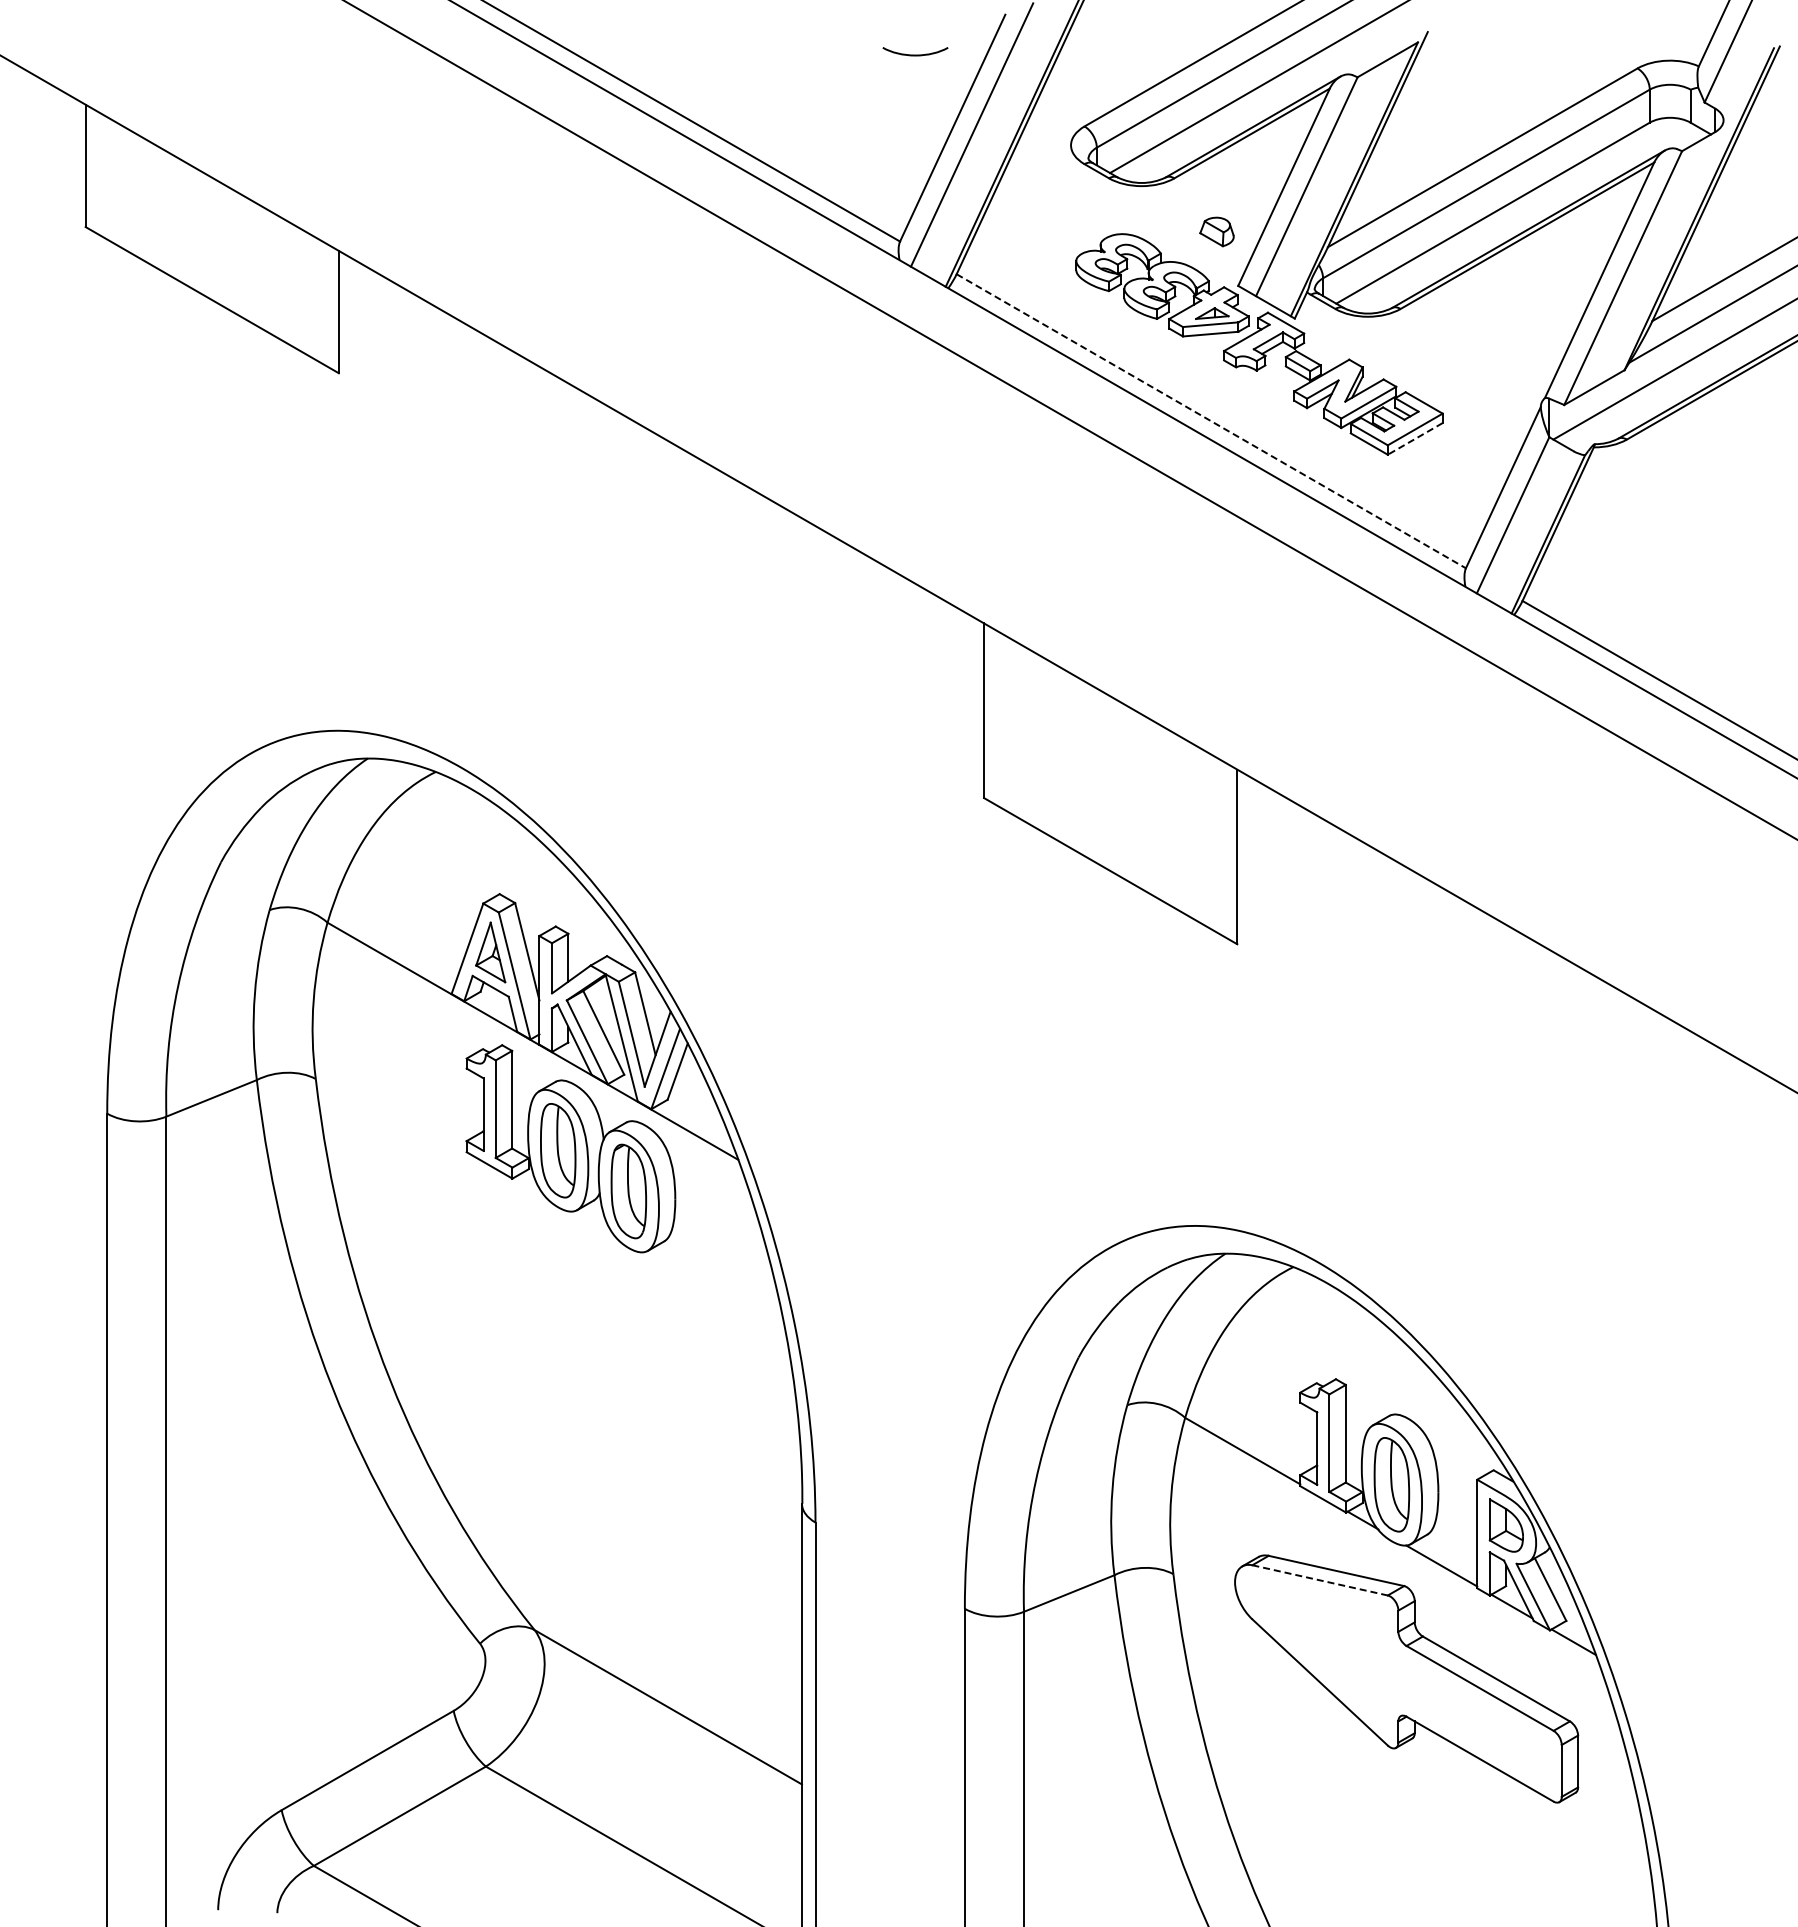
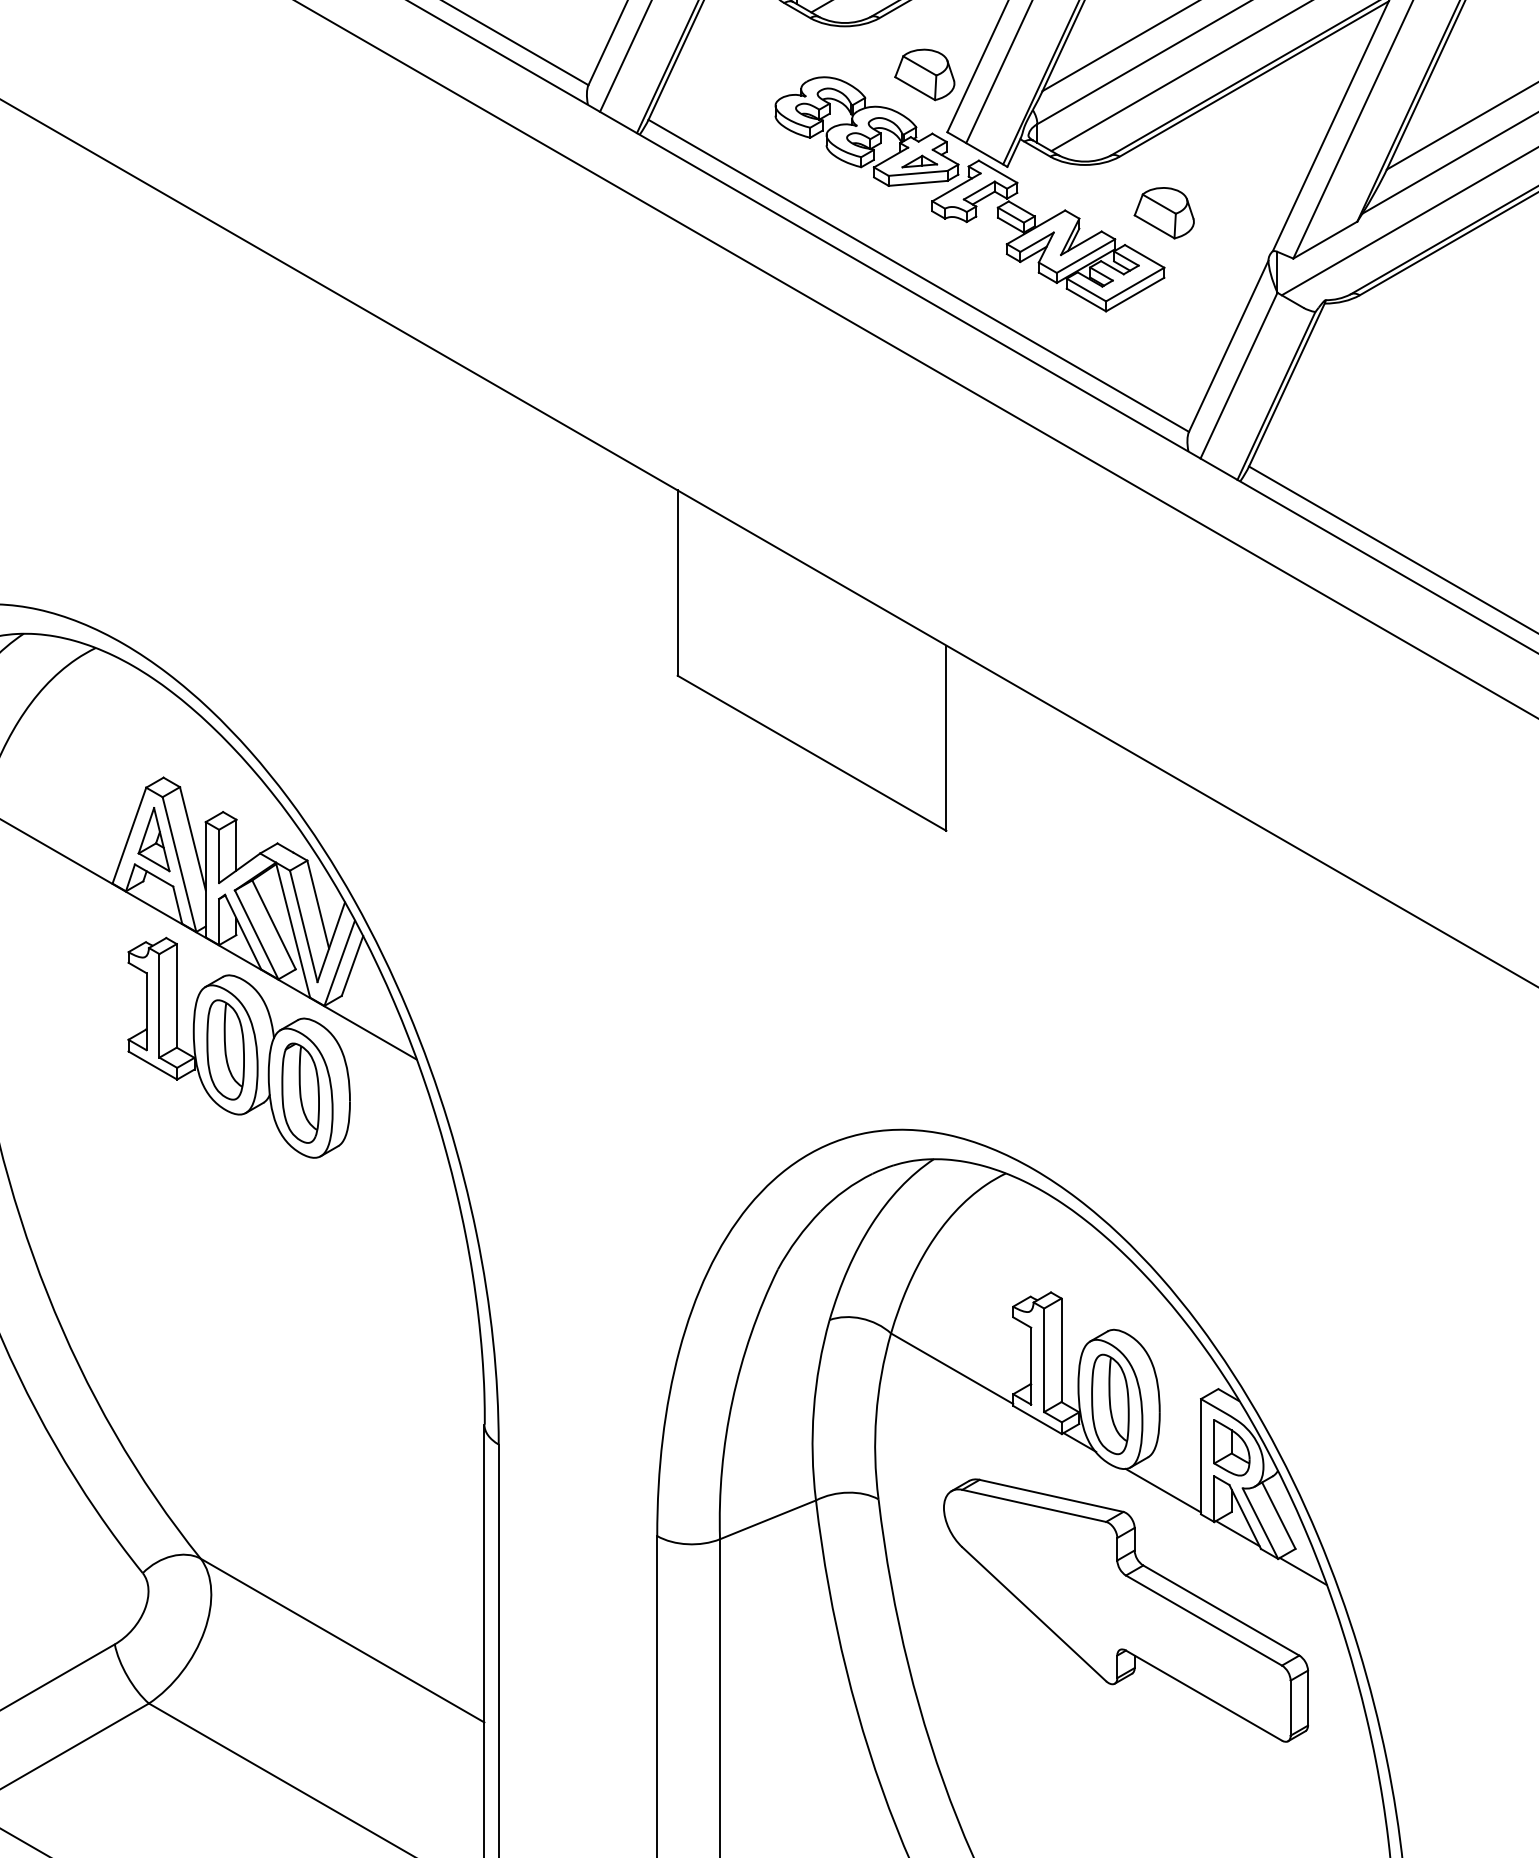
part: (1216, 231) -> (924, 74), size x1.67
part: (1442, 361) -> (1164, 212), added
line: (1211, 421) -> (918, 276), dashed -> solid
line: (1415, 438) -> (1135, 294), dashed -> solid
line: (1320, 1580) -> (1034, 1506), dashed -> solid

